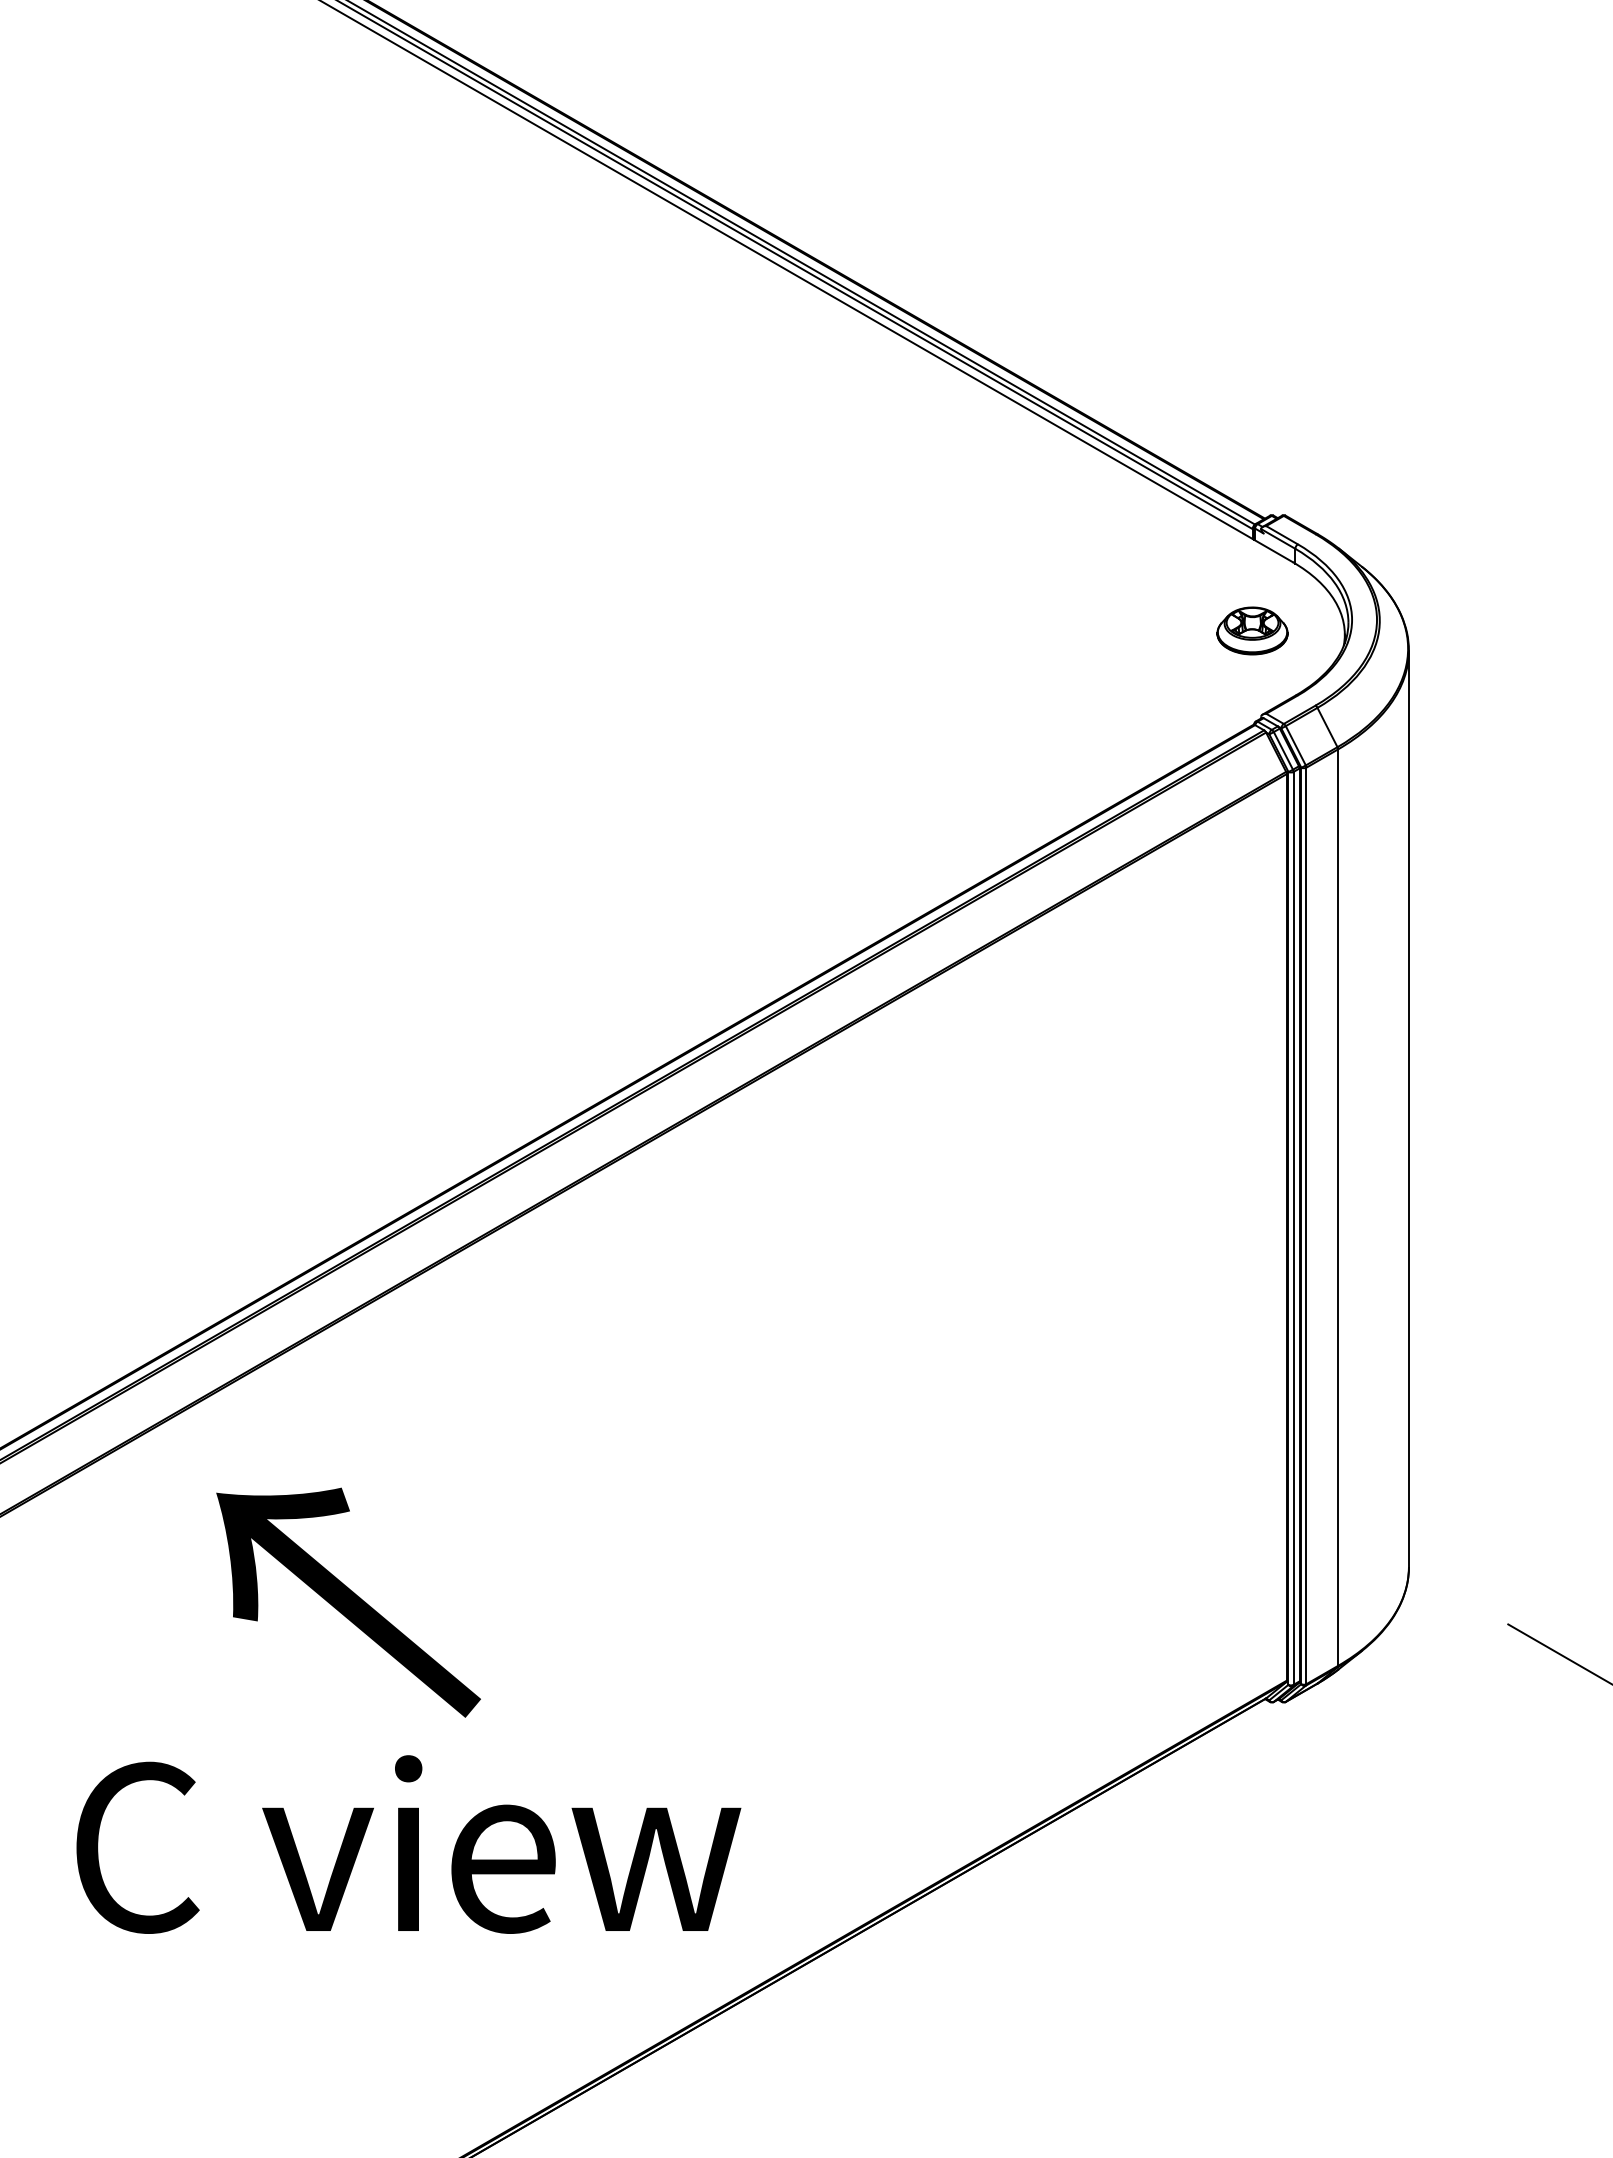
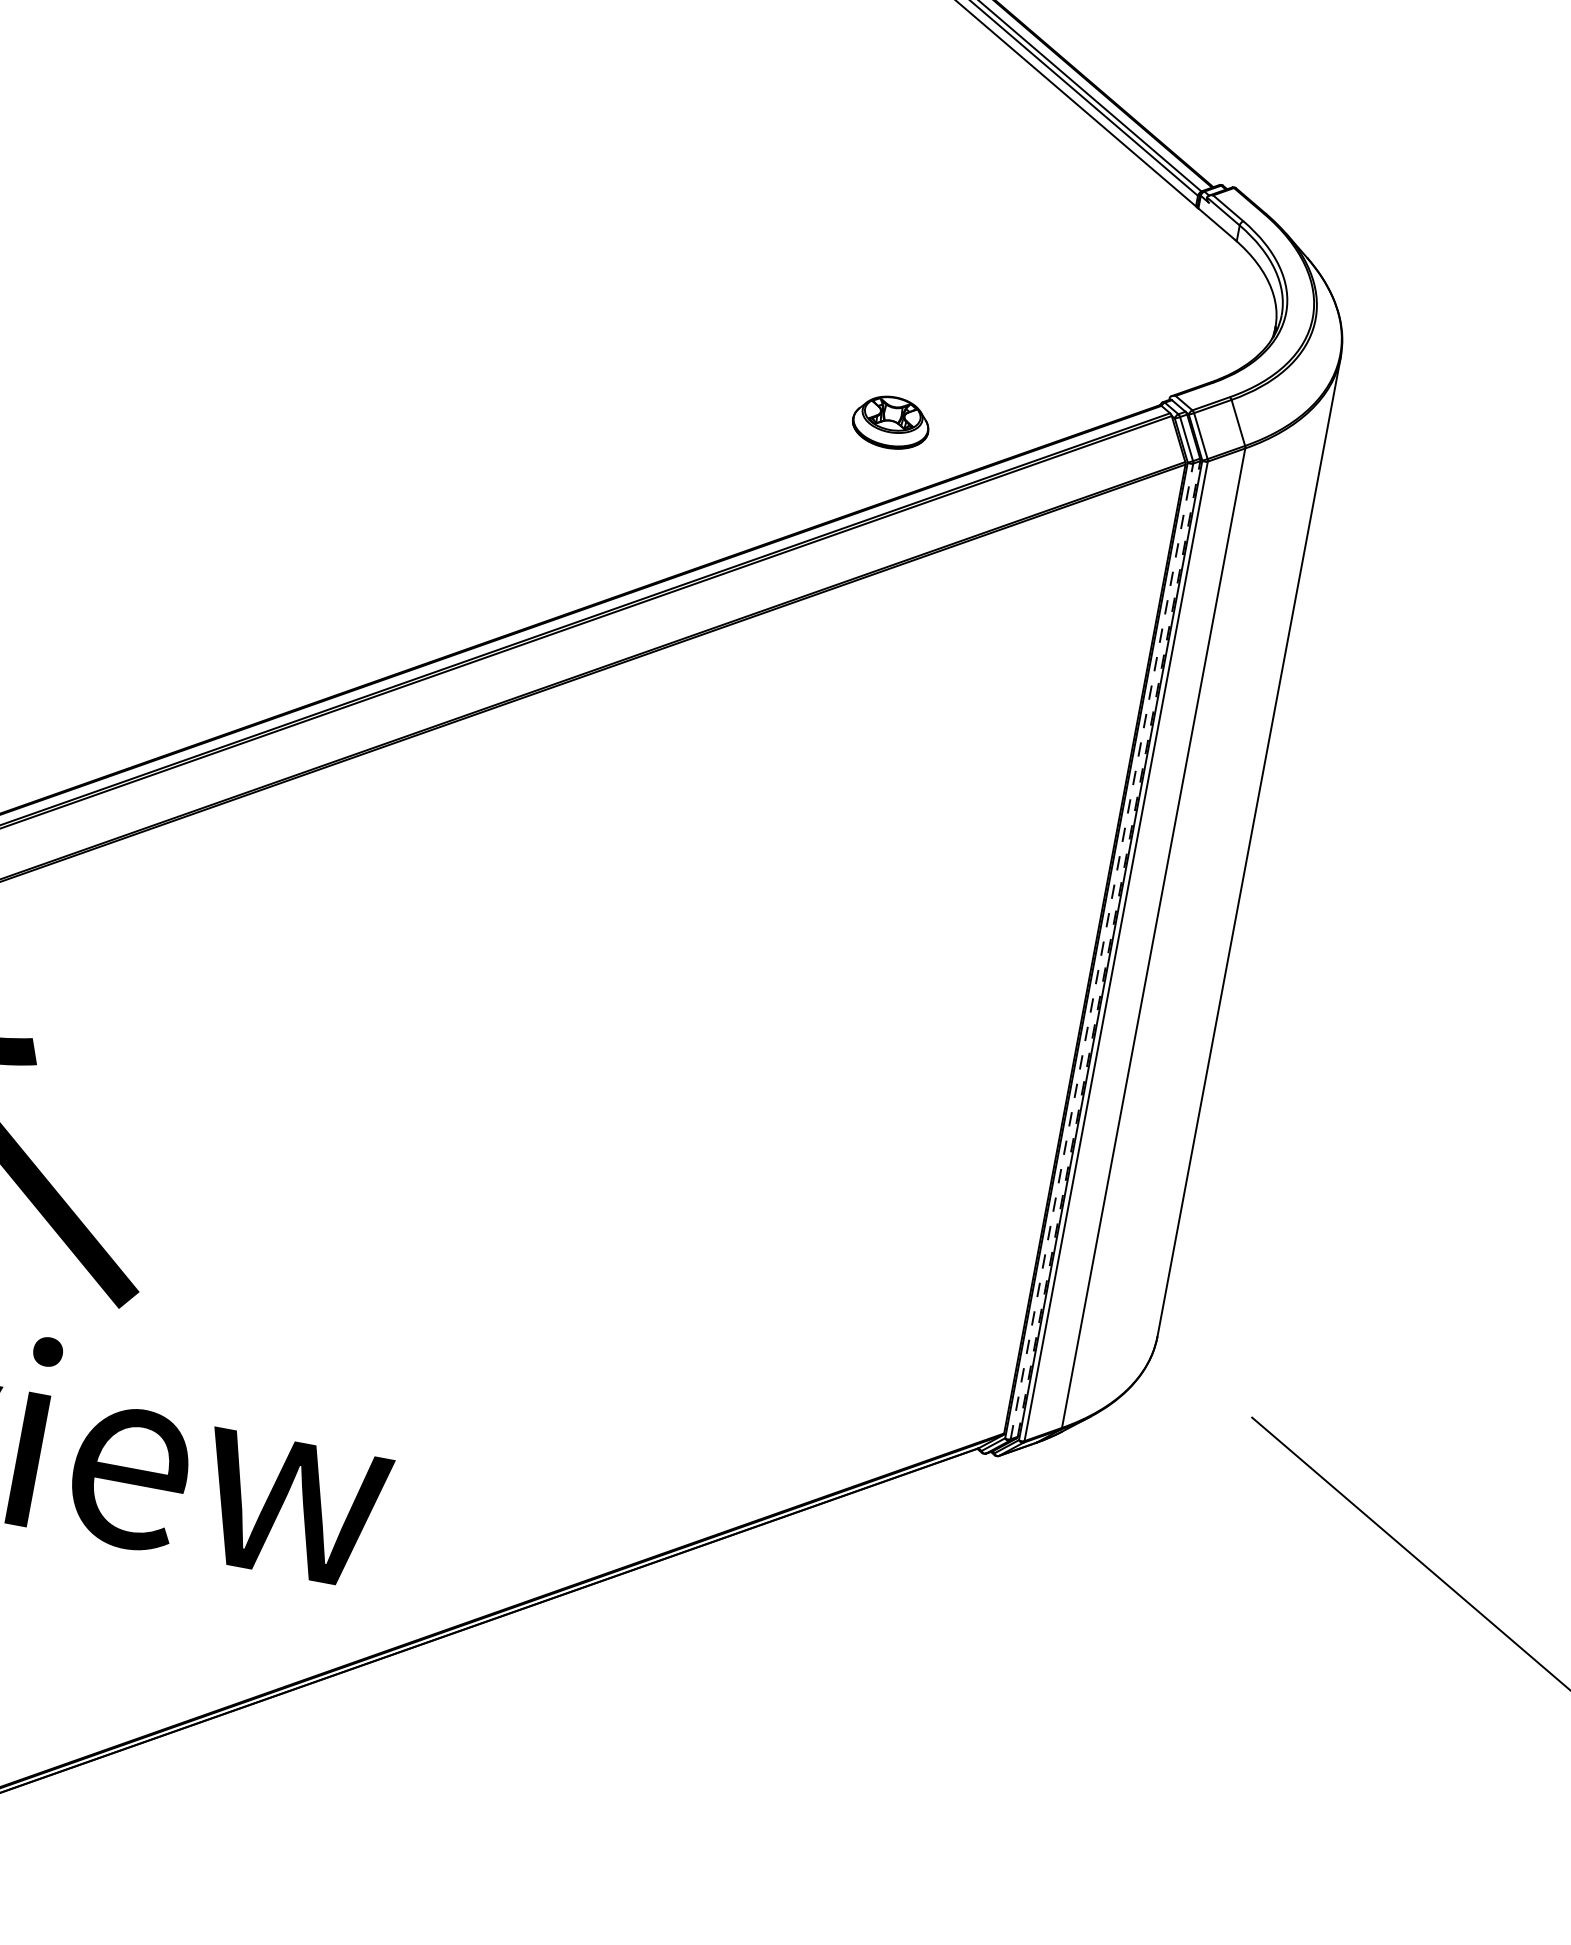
part: (1252, 630) -> (891, 422), moved
line: (1299, 1224) -> (1109, 948), solid -> dashed
line: (1293, 1227) -> (1102, 950), solid -> dashed

